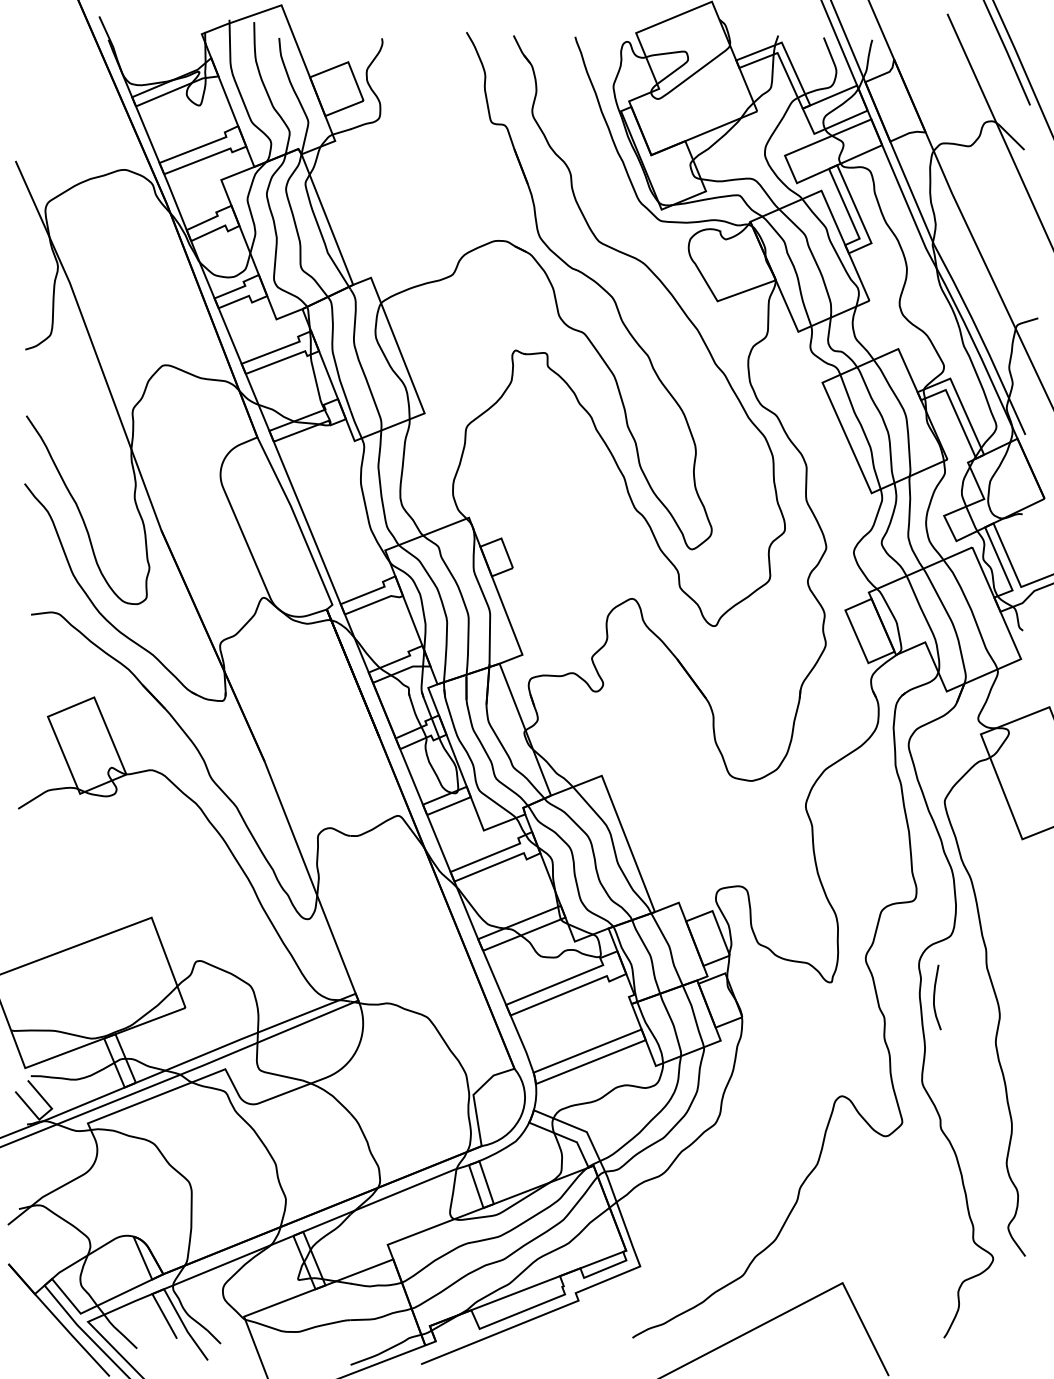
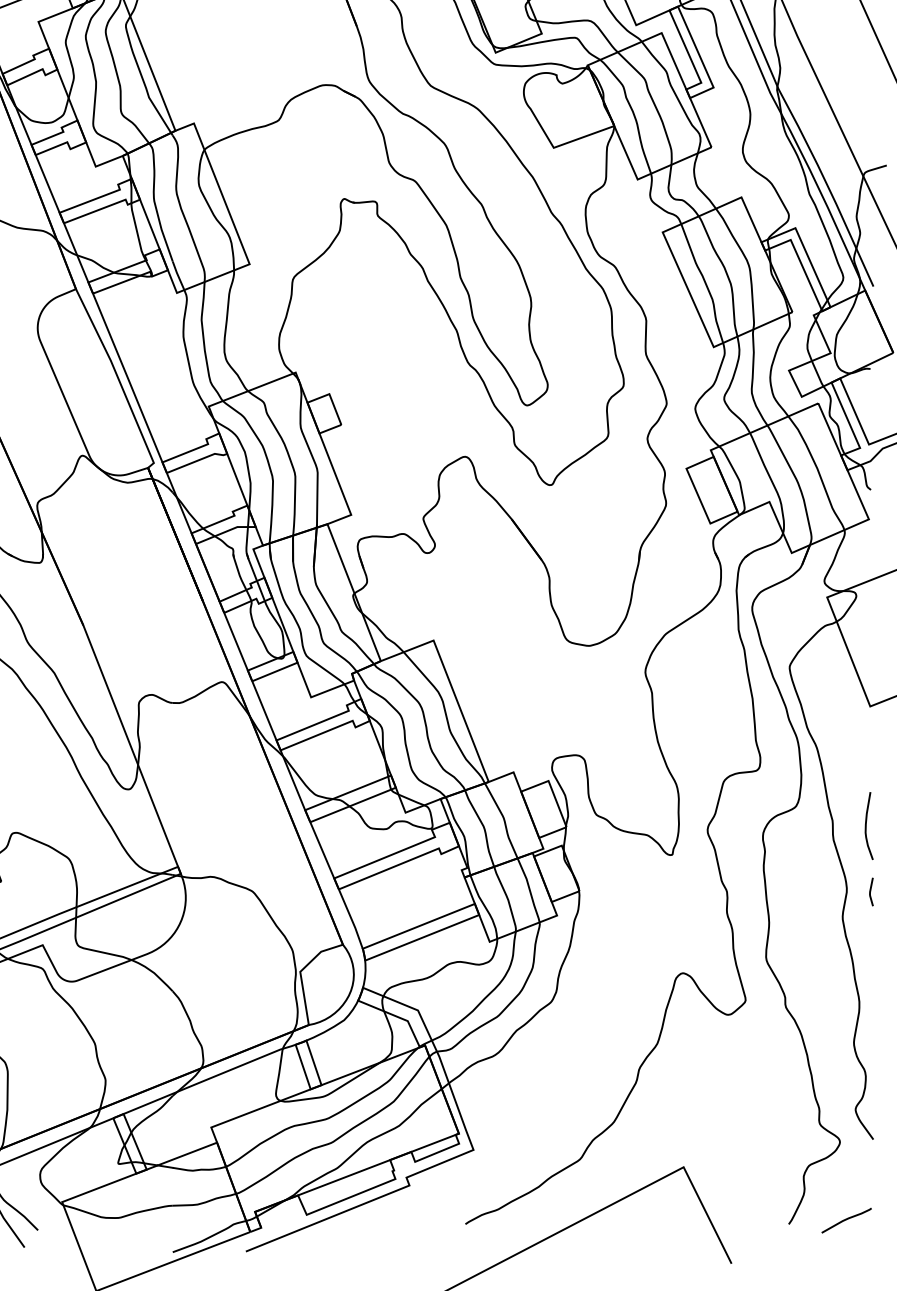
curve: (935, 995) -> (867, 823), moved
line: (1023, 1017) -> (871, 891), added
curve: (999, 1334) -> (846, 1220), added

